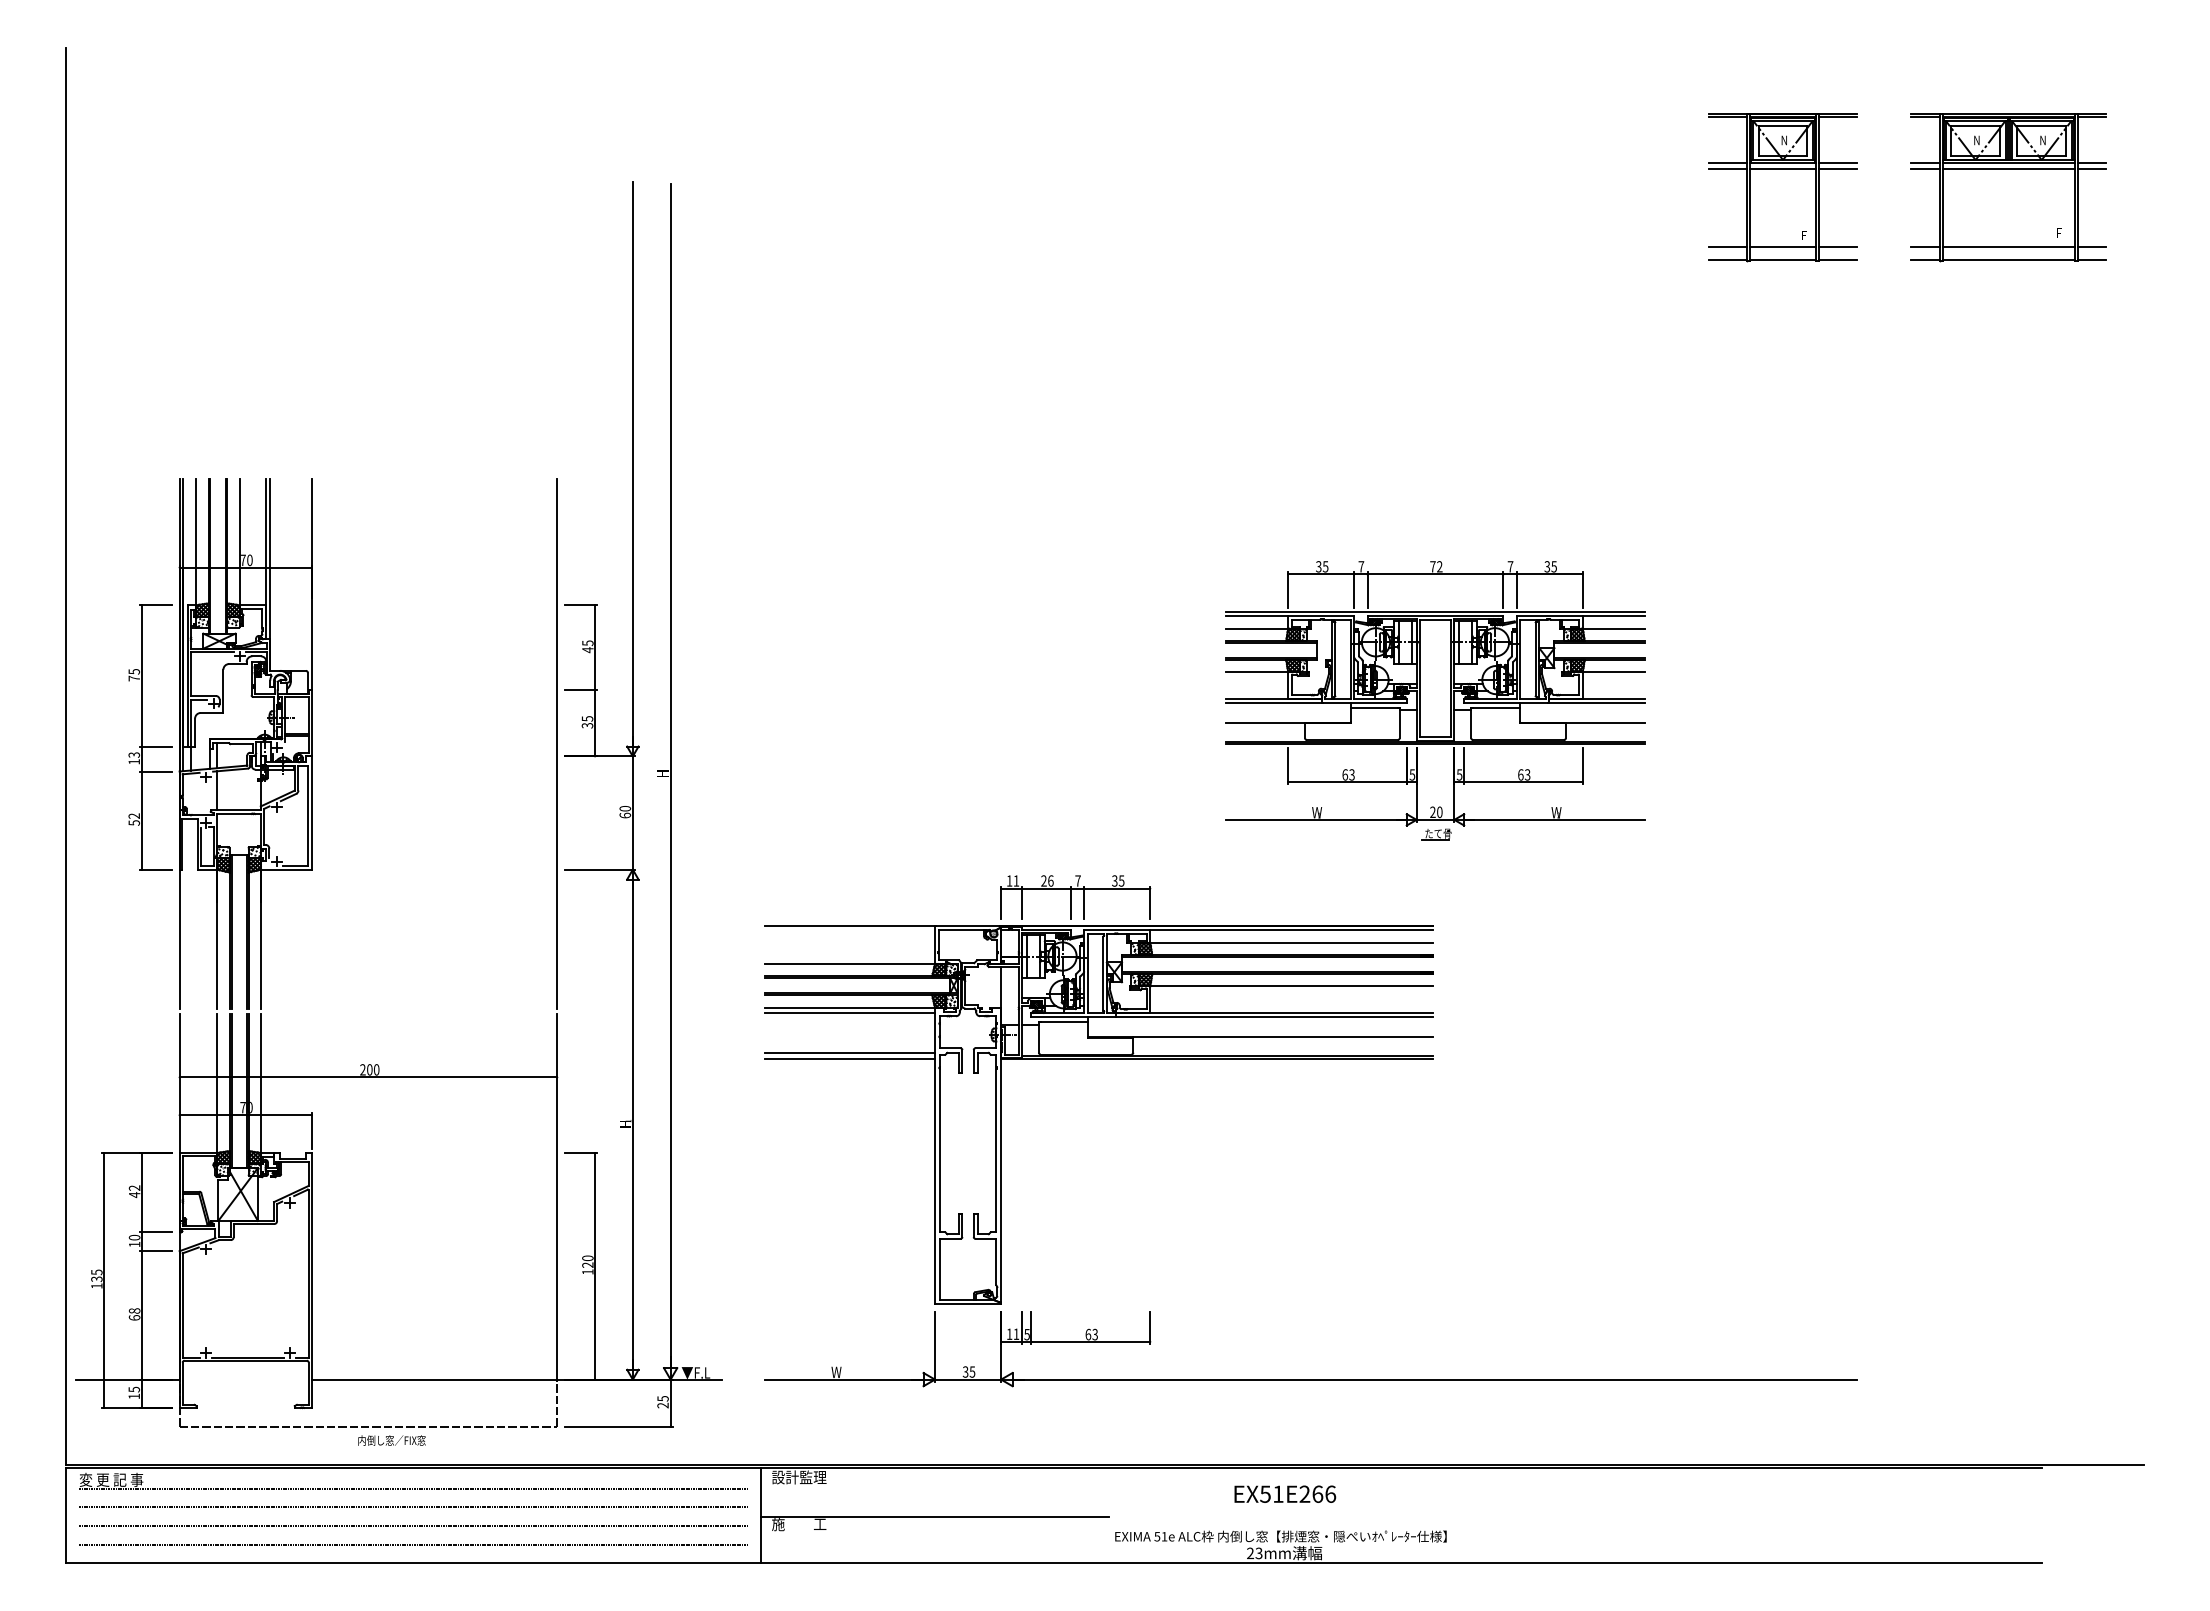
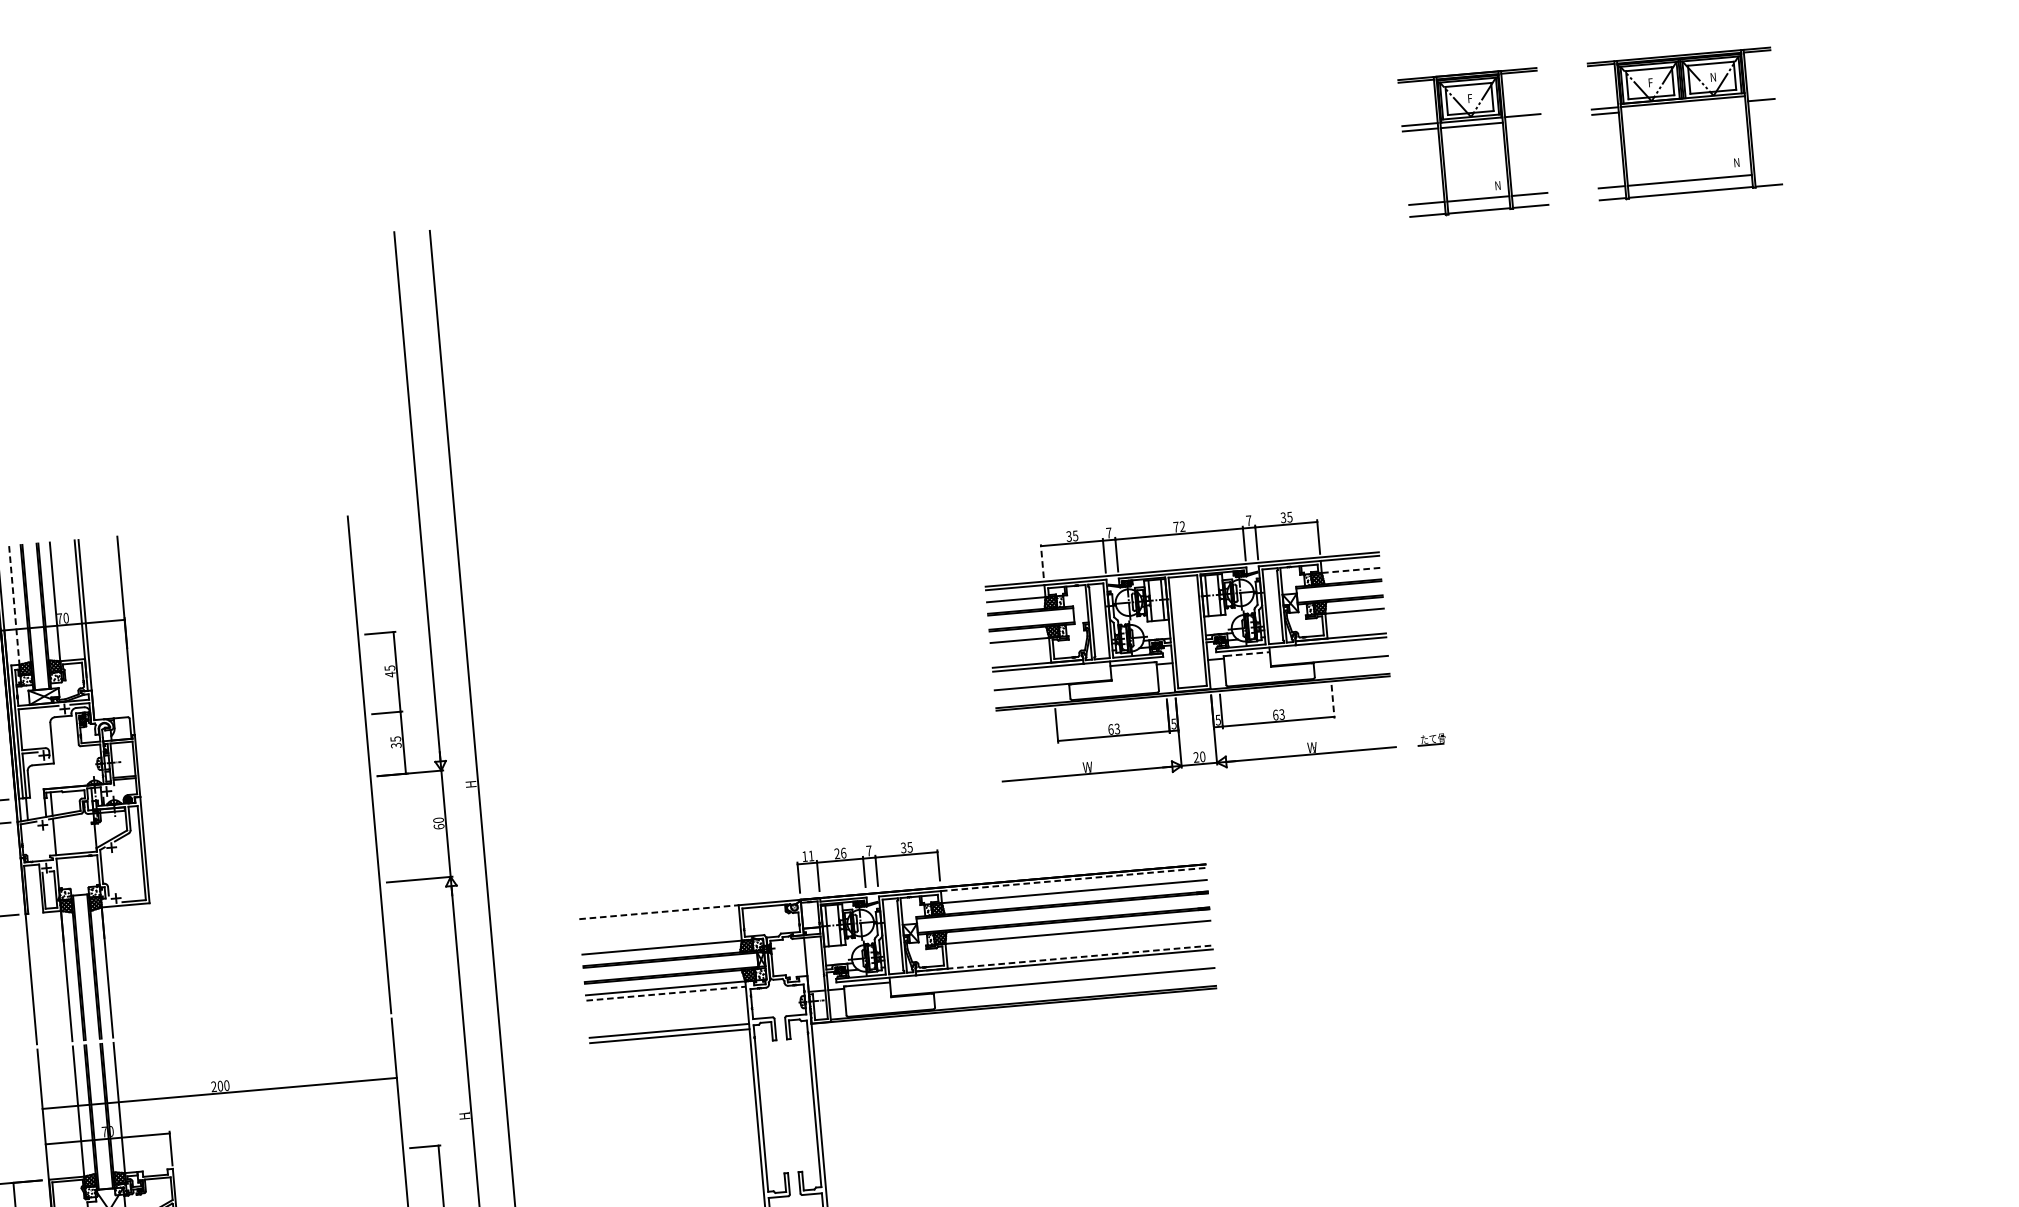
text: (1783, 140) -> (1469, 98), N -> F
text: (1976, 140) -> (1650, 82), N -> F
line: (2091, 163) -> (1760, 94), removed
line: (1837, 169) -> (1522, 121), removed
line: (2008, 169) -> (1683, 107), removed
text: (2059, 232) -> (1736, 162), F -> N
text: (1804, 234) -> (1497, 185), F -> N
line: (2091, 247) -> (1767, 173), removed
line: (196, 542) -> (14, 605), solid -> dashed
line: (1288, 590) -> (1042, 561), solid -> dashed
line: (1613, 628) -> (1350, 570), solid -> dashed
line: (1496, 707) -> (1247, 653), solid -> dashed
line: (1582, 766) -> (1332, 702), solid -> dashed
part: (1436, 834) -> (1431, 739), moved
line: (850, 926) -> (659, 912), solid -> dashed
line: (1291, 930) -> (1073, 879), solid -> dashed
line: (1274, 1012) -> (1064, 958), solid -> dashed
line: (850, 1013) -> (666, 993), solid -> dashed

